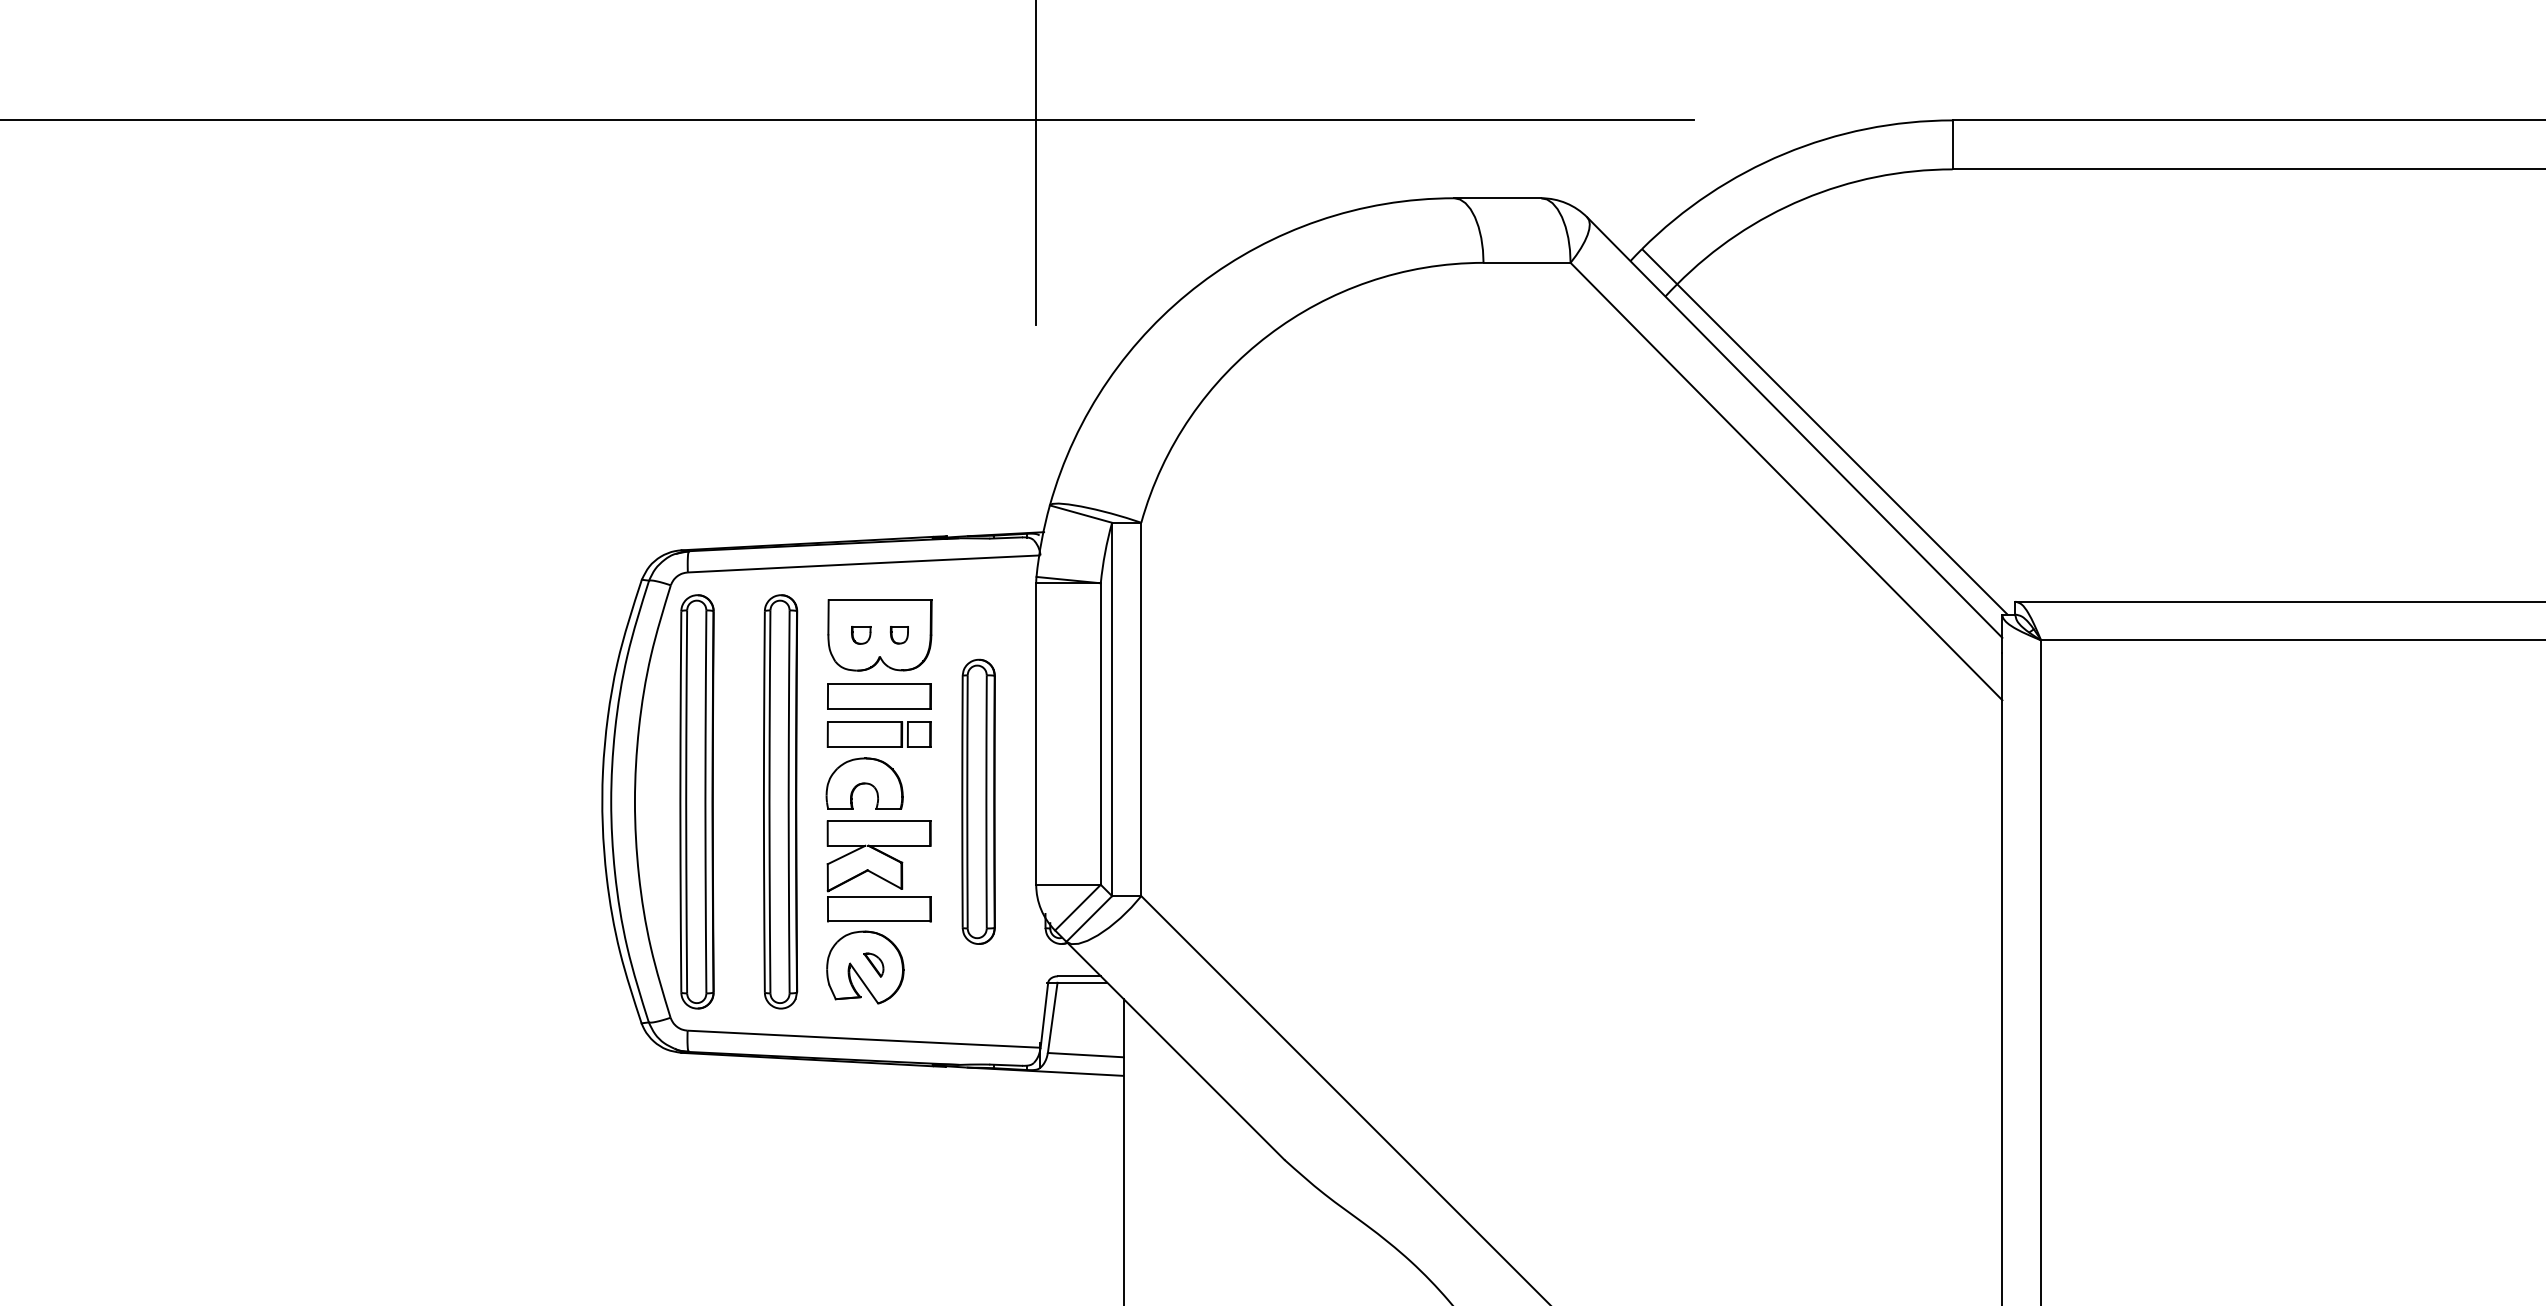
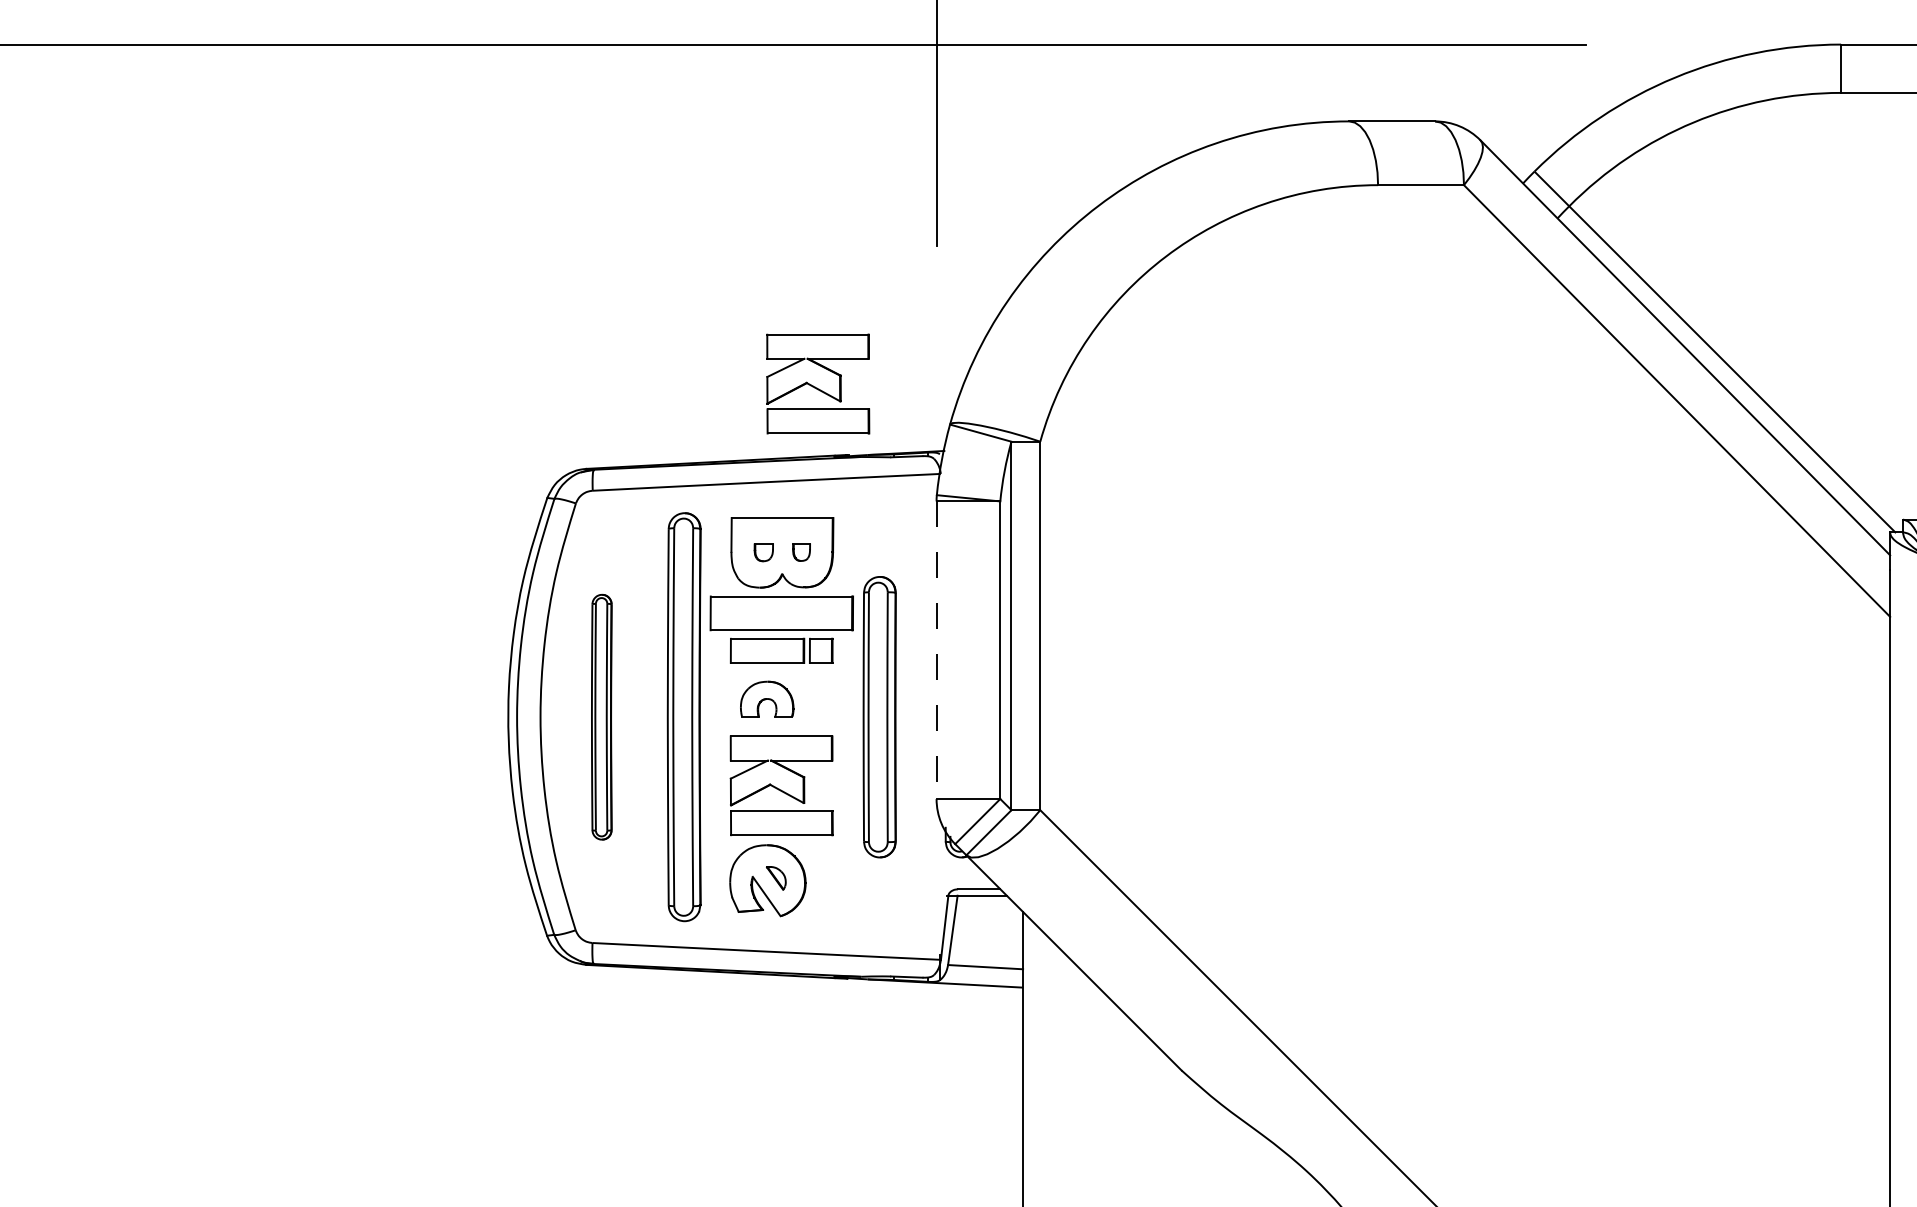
part: (915, 464) -> (817, 384), added
part: (879, 696) -> (781, 613), size x1.4
line: (1036, 734) -> (936, 650), solid -> dashed
part: (864, 783) -> (767, 699), size x0.7
part: (696, 801) -> (601, 716), size x0.6

